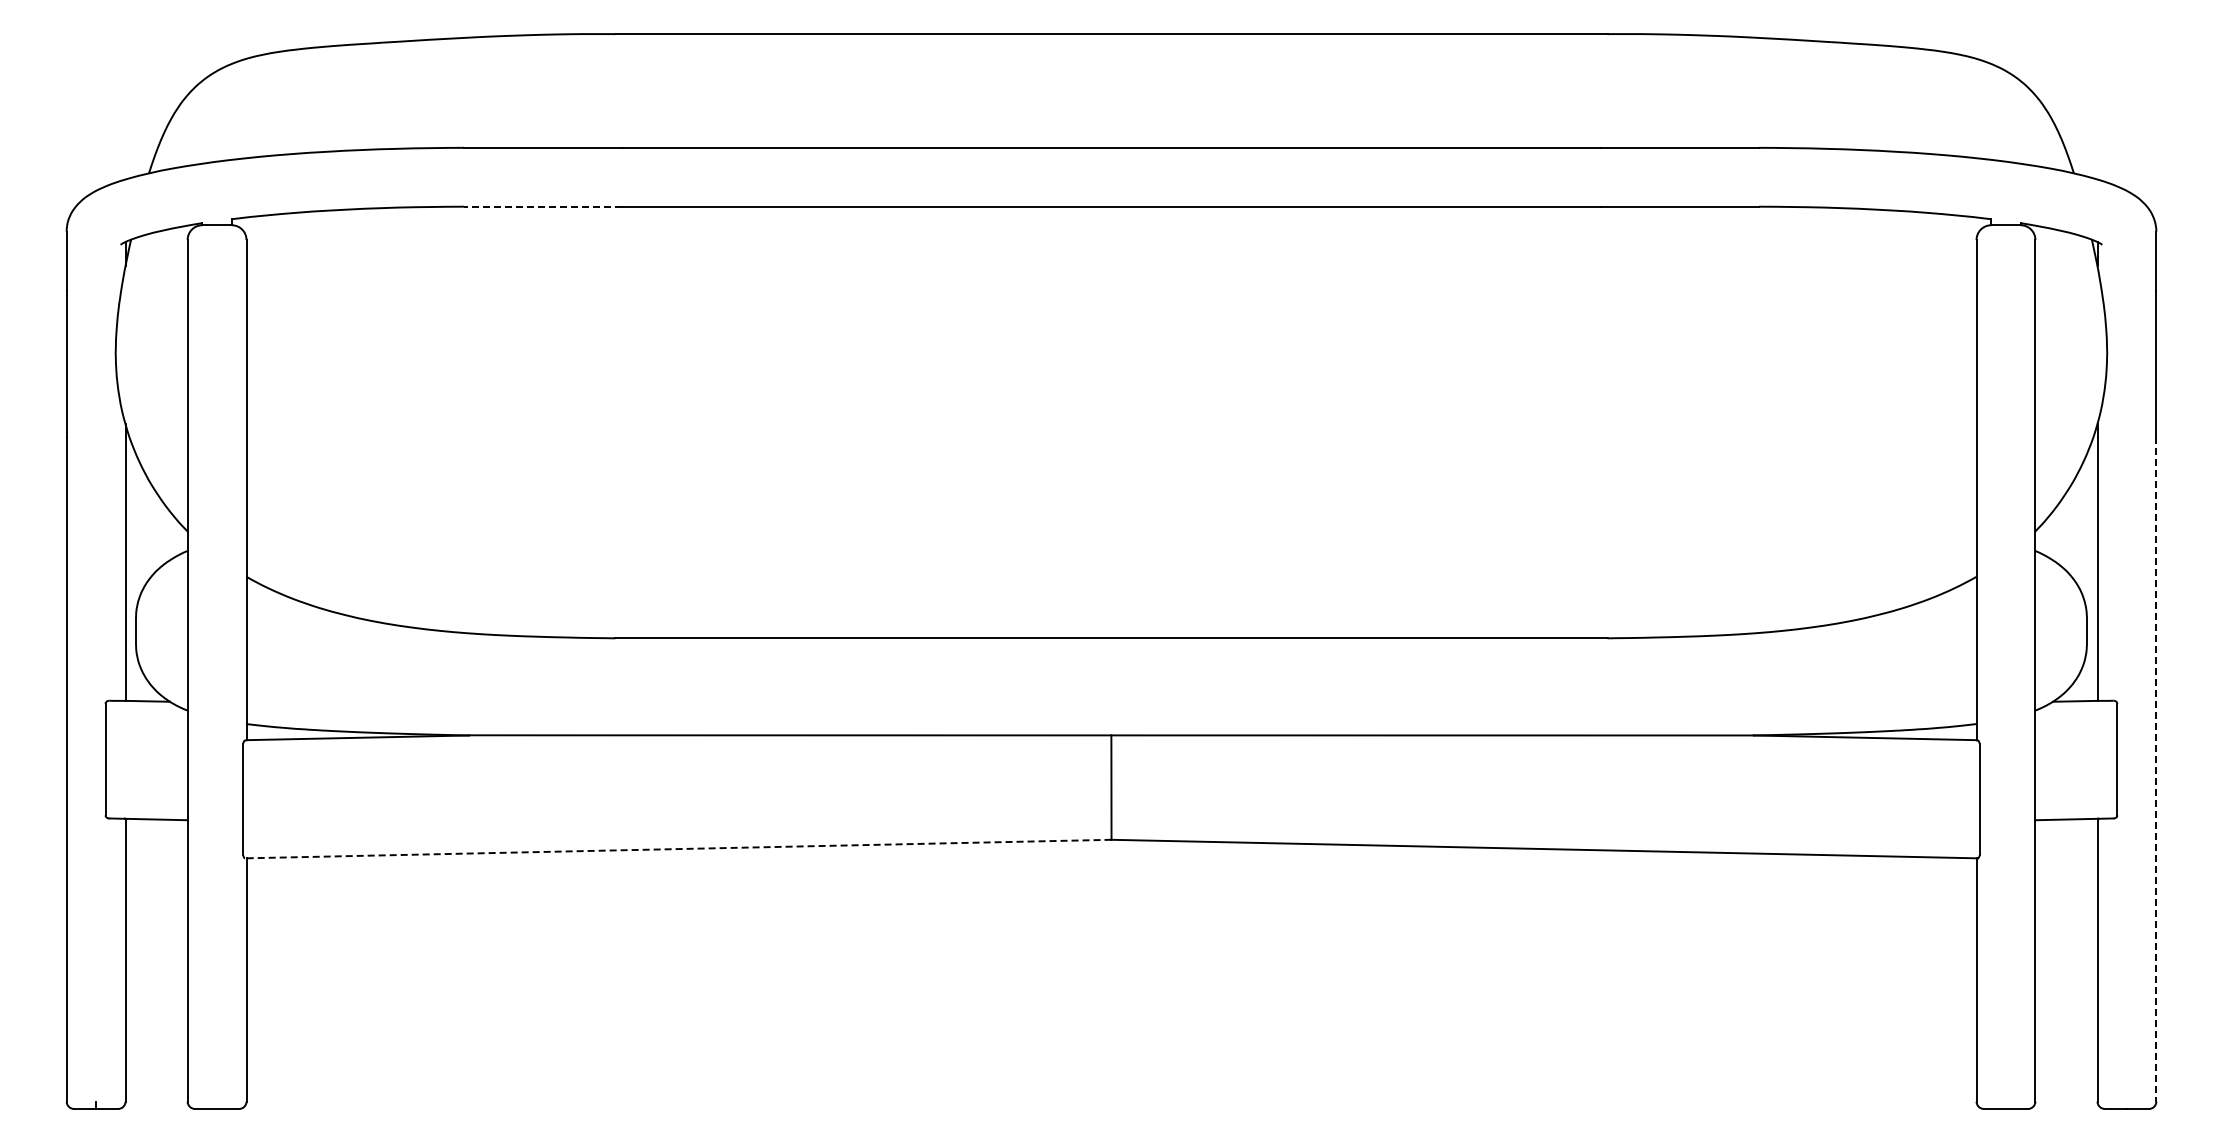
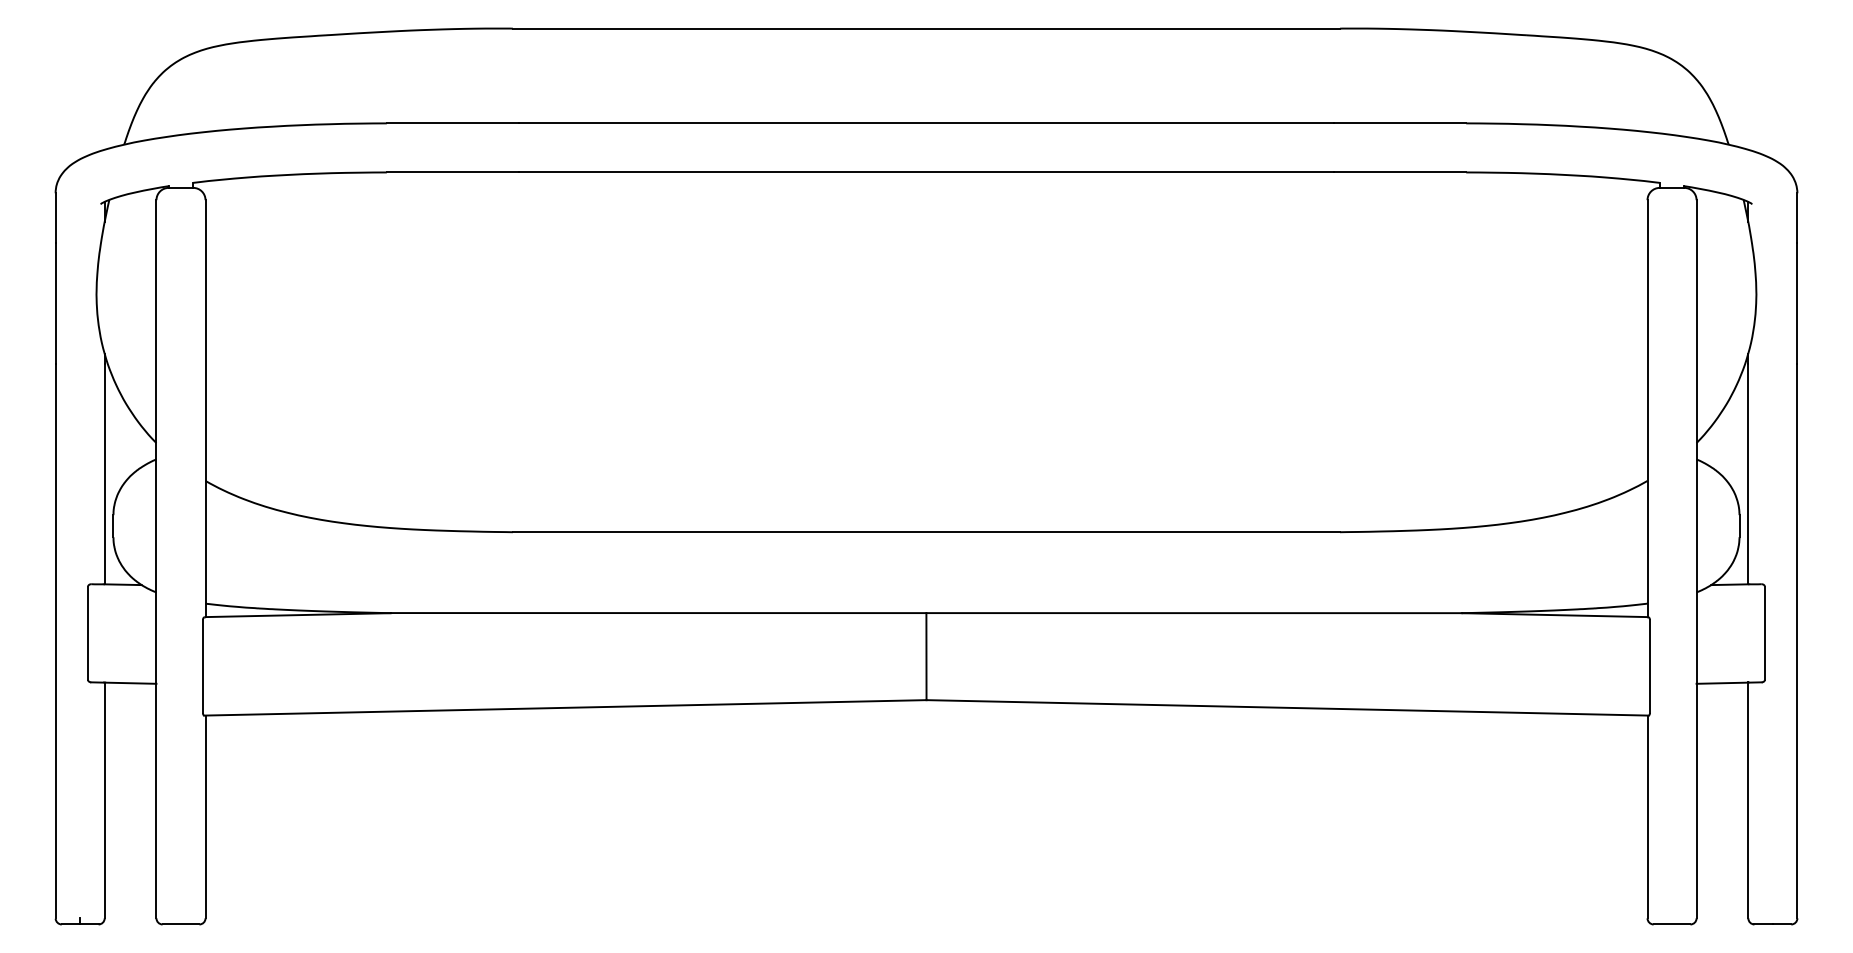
line: (542, 206) -> (452, 172), dashed -> solid
line: (2156, 769) -> (1797, 641), dashed -> solid
line: (677, 849) -> (564, 708), dashed -> solid

